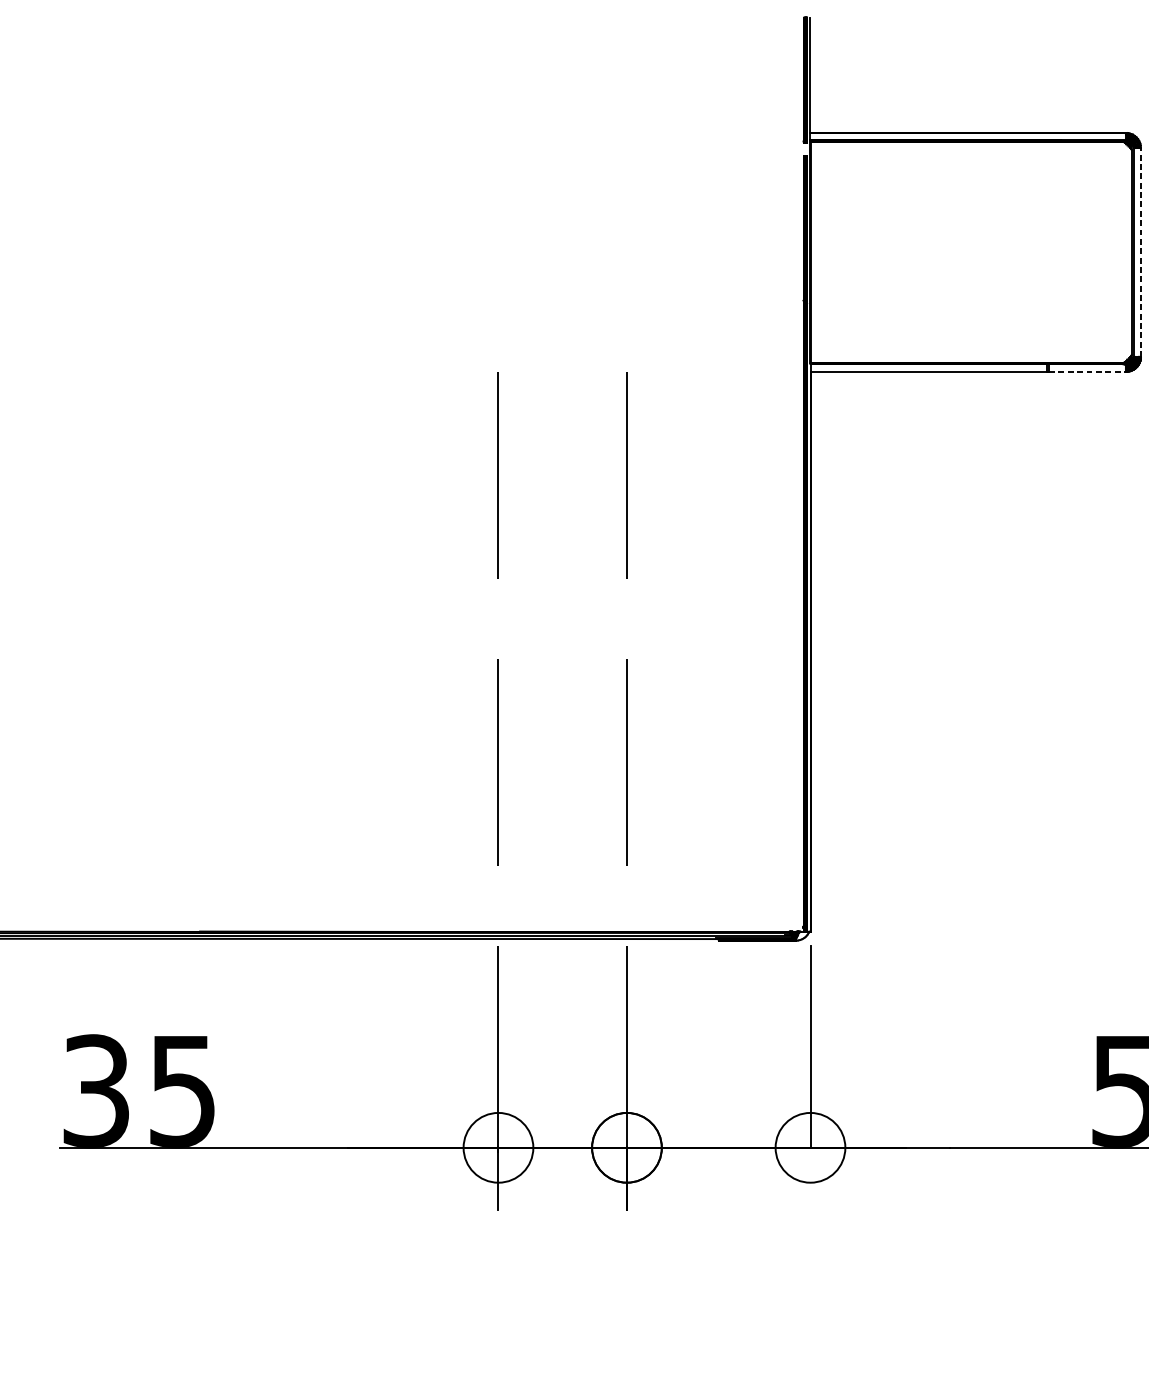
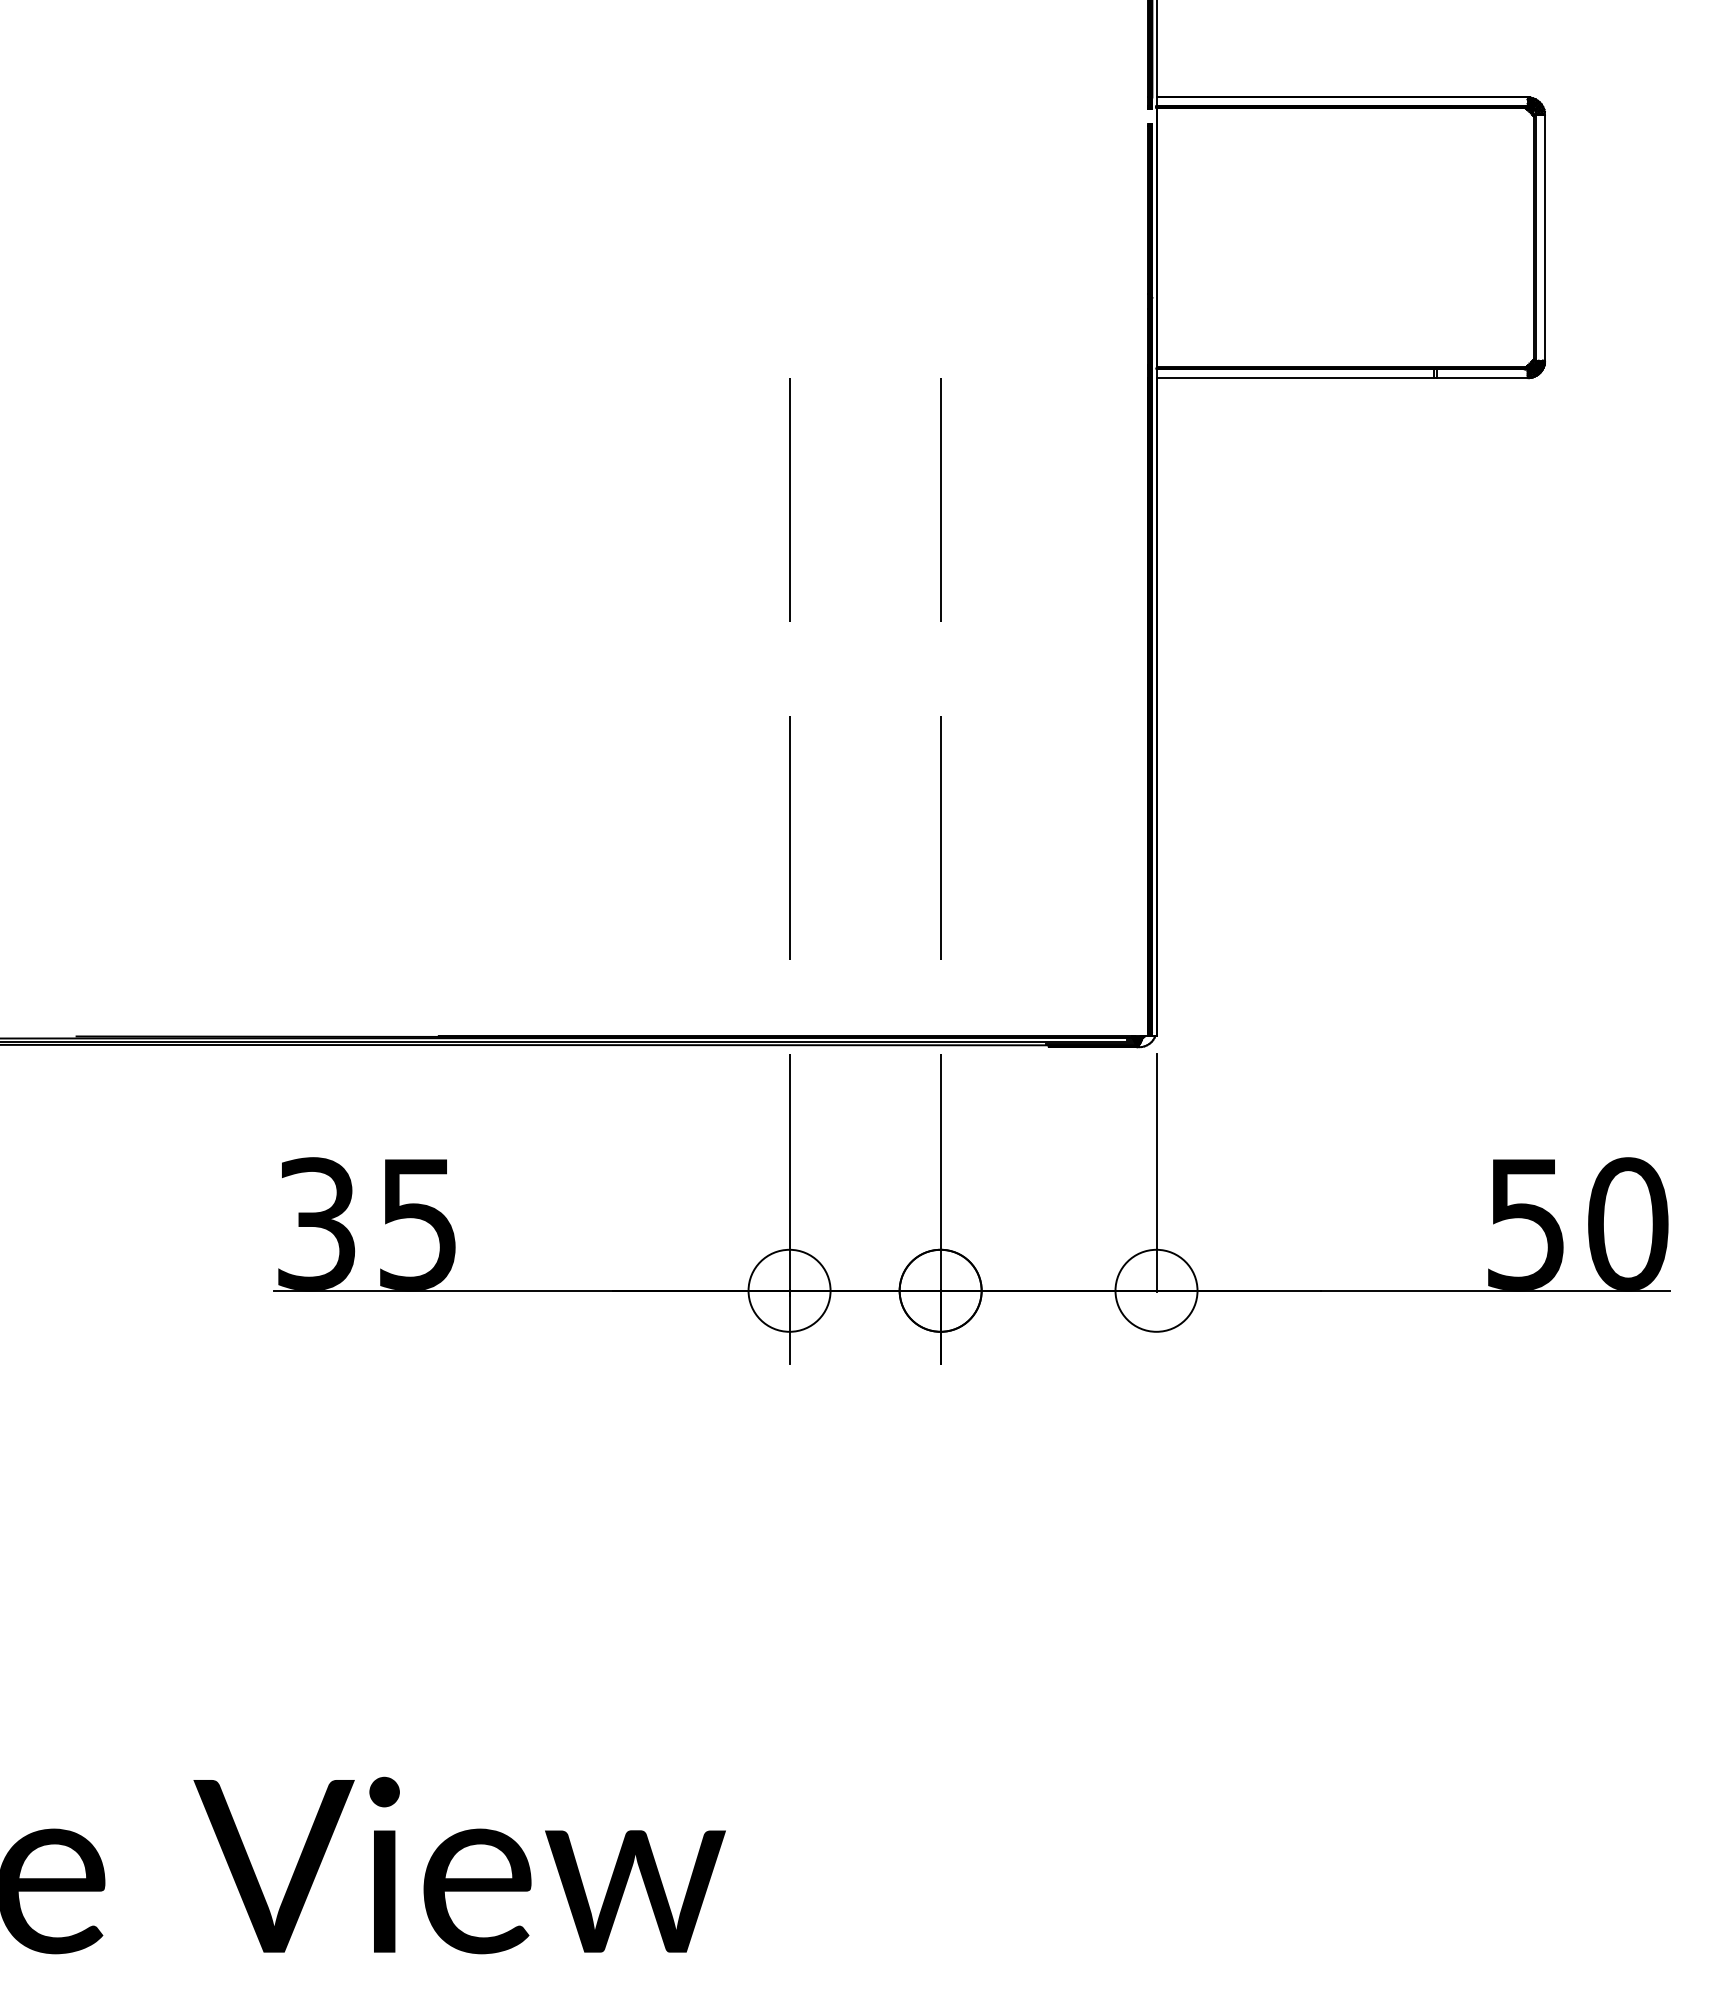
line: (1141, 252) -> (1545, 237), dashed -> solid
line: (1087, 372) -> (1482, 378), dashed -> solid

